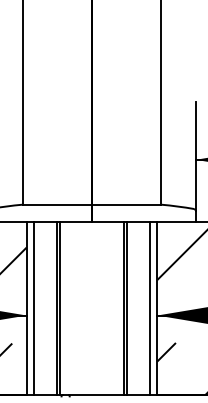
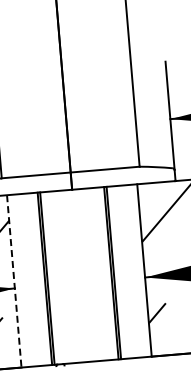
line: (33, 307) -> (21, 279), removed
line: (150, 307) -> (137, 270), removed
line: (26, 308) -> (14, 281), solid -> dashed

